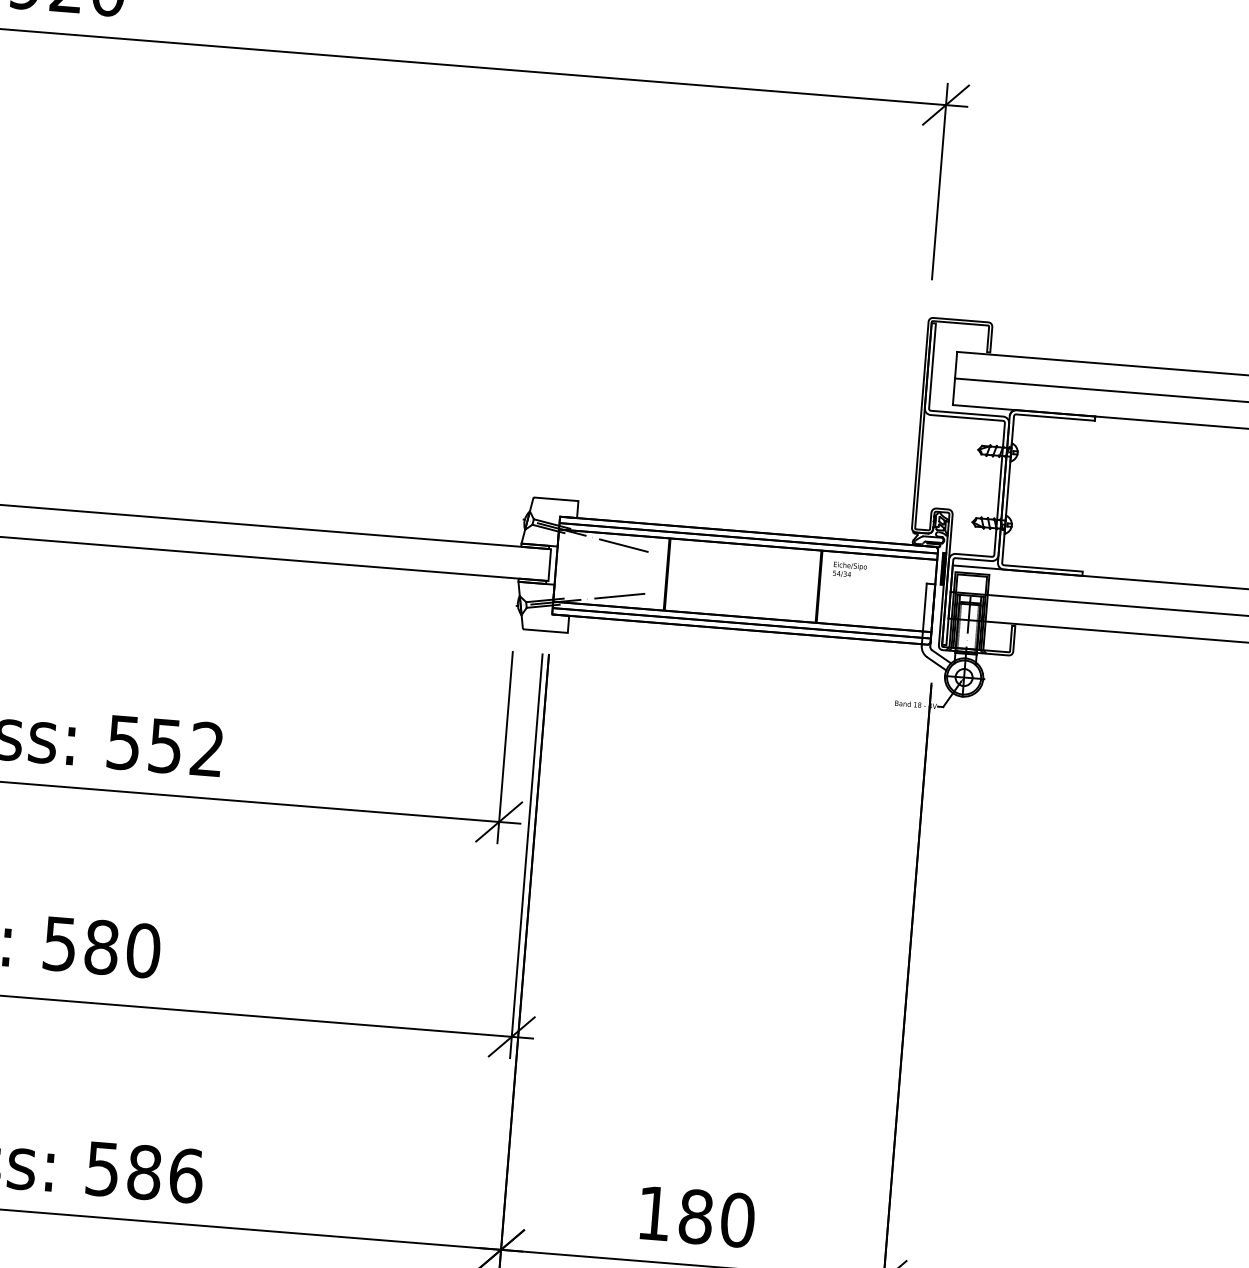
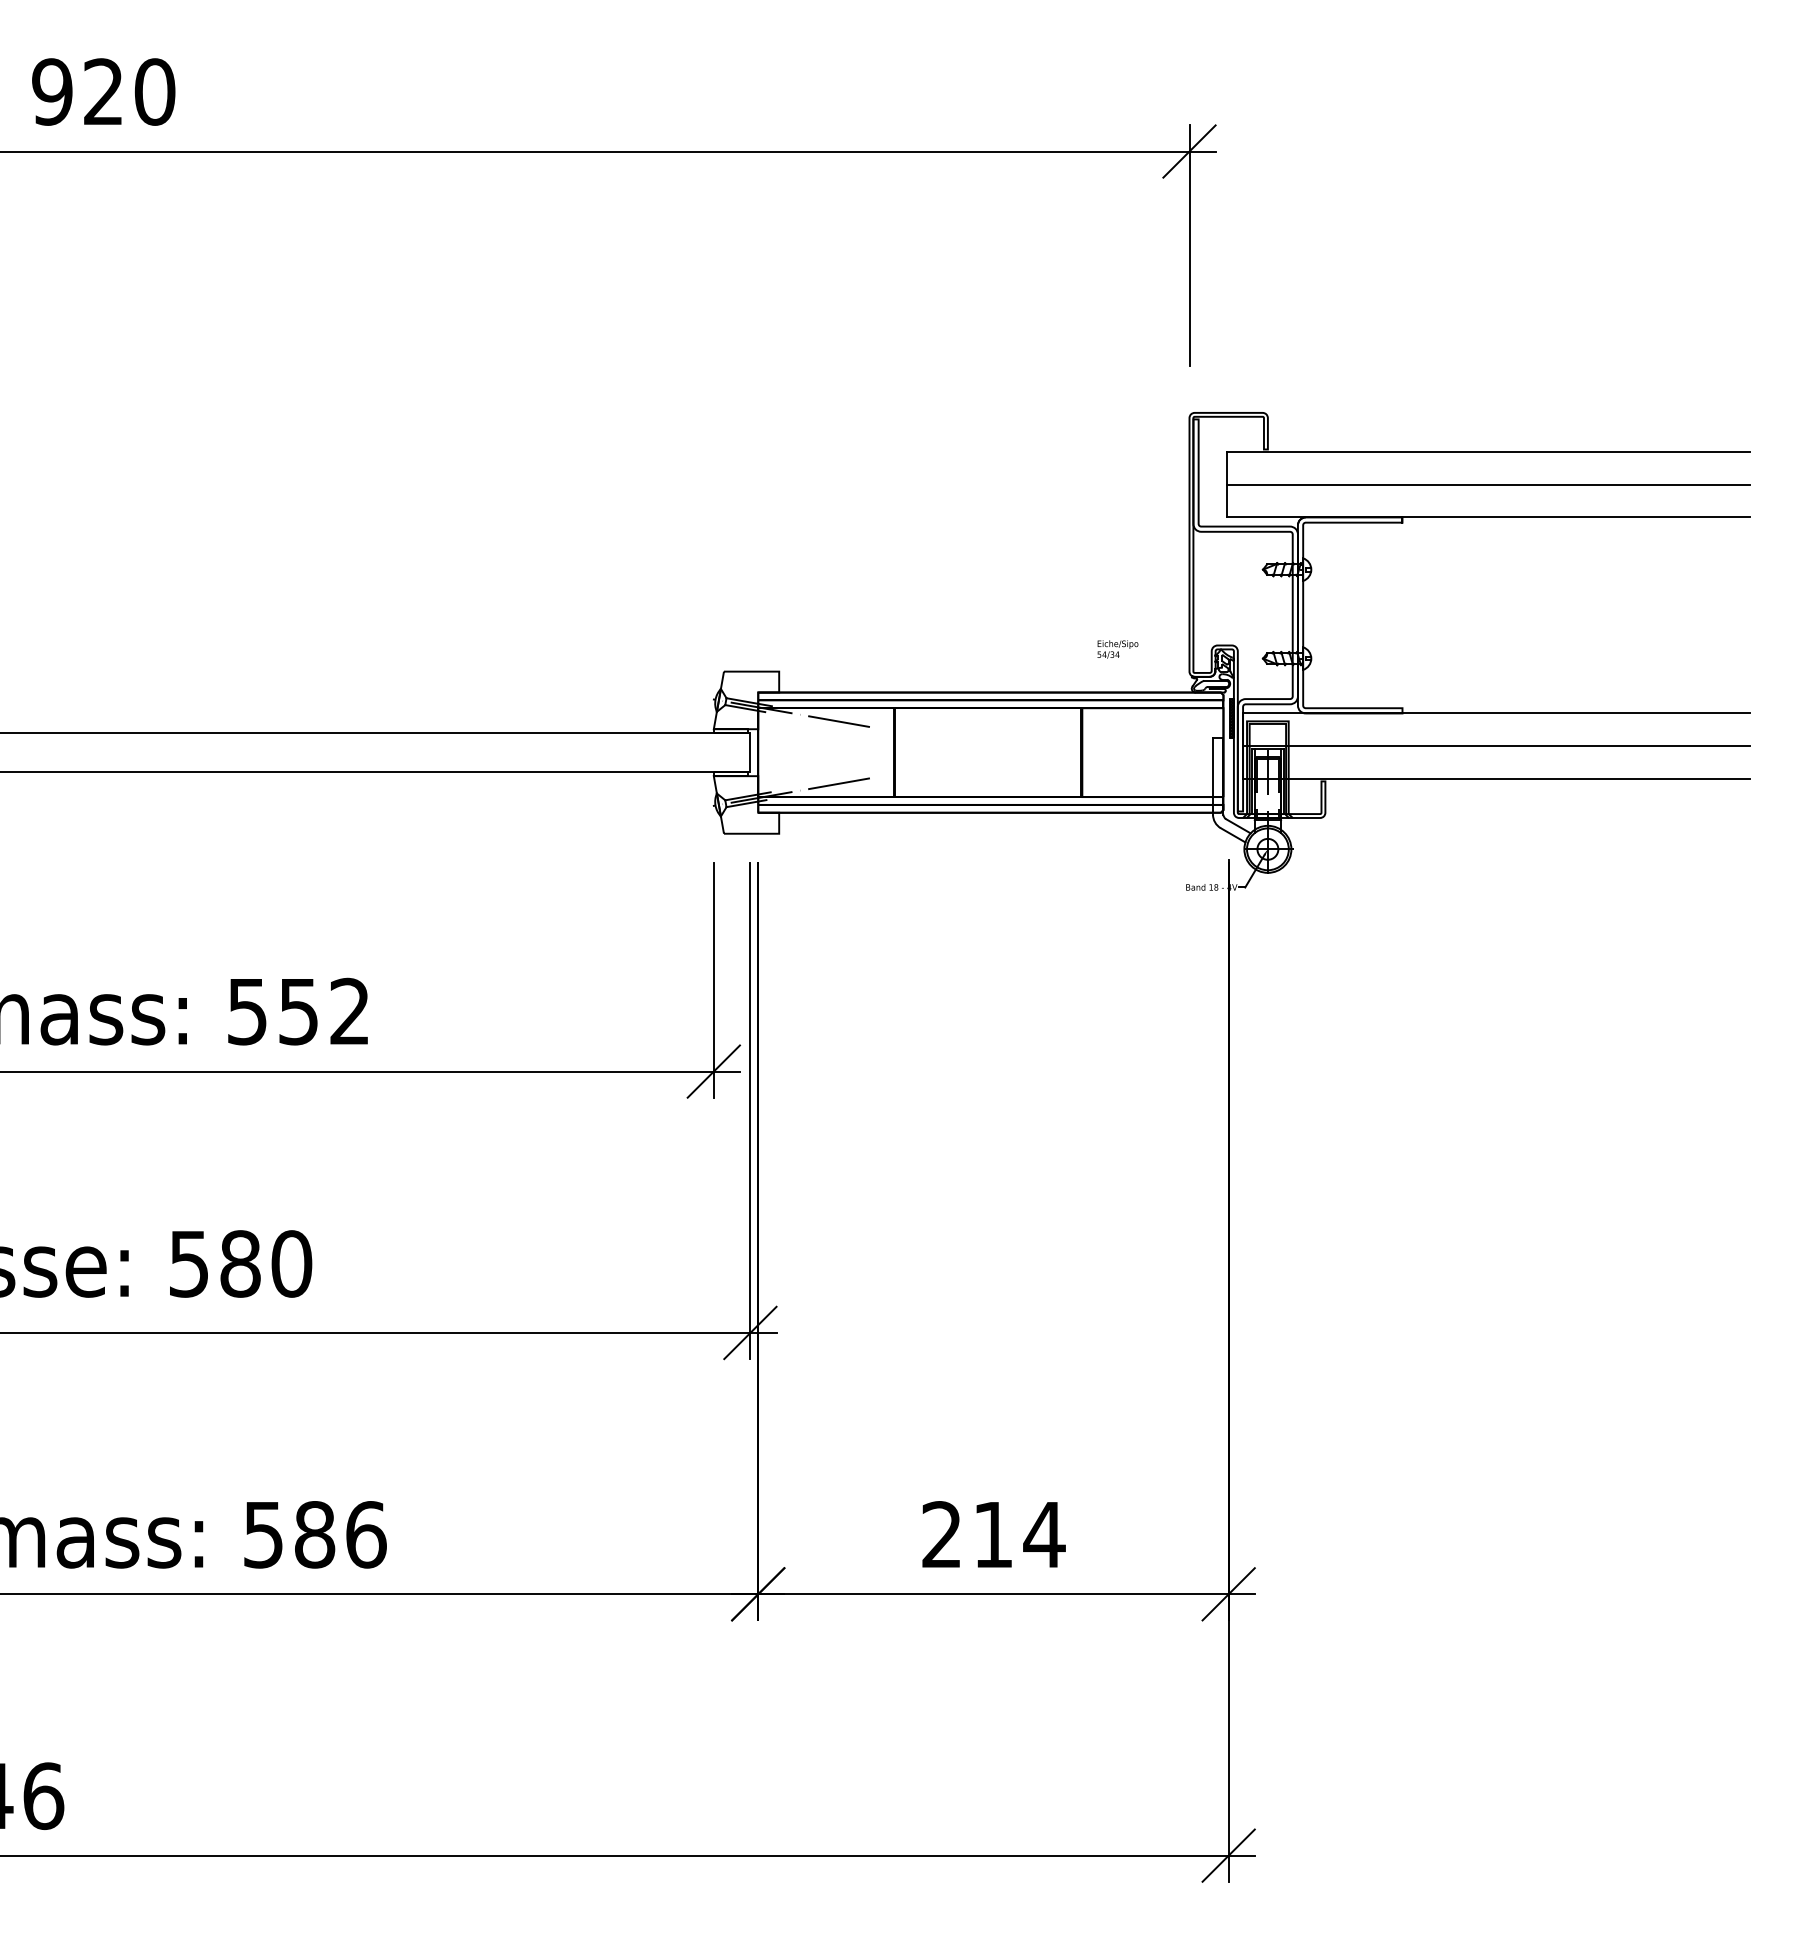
text: (849, 570) -> (1117, 649), moved
text: (696, 1216) -> (993, 1534), 180 -> 214

